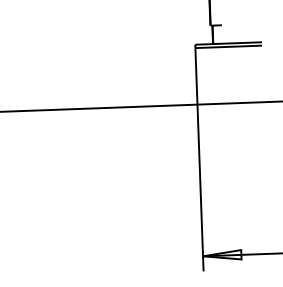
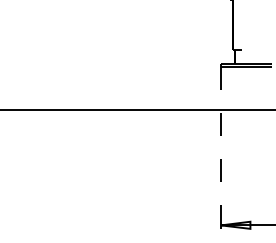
line: (199, 160) -> (221, 152), solid -> dashed

